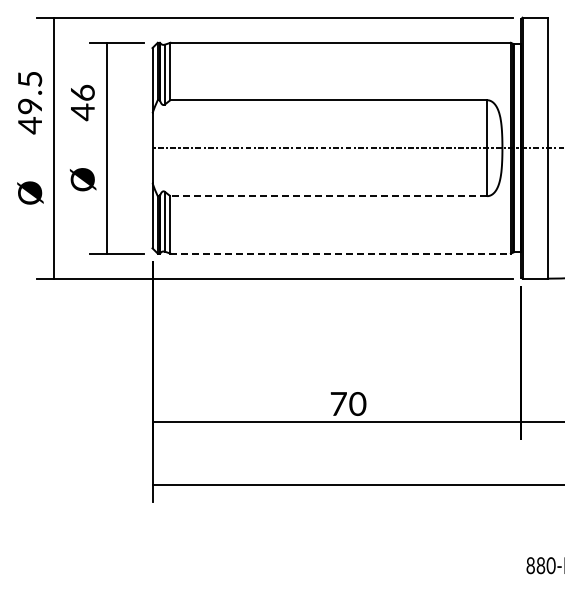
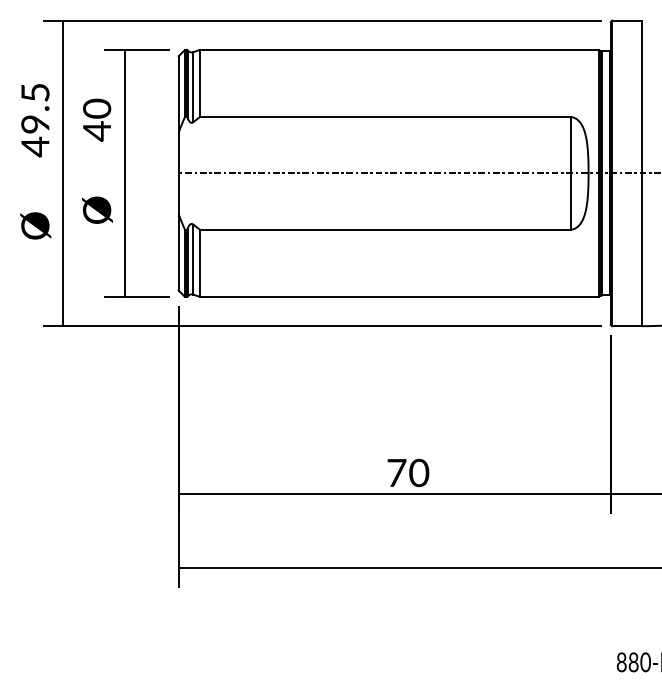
text: (82, 92) -> (96, 108), 46 -> 40
line: (328, 196) -> (384, 229), dashed -> solid
line: (341, 253) -> (400, 296), dashed -> solid

